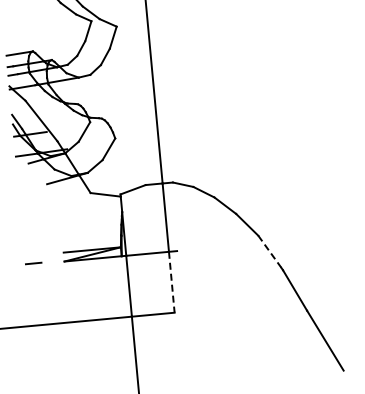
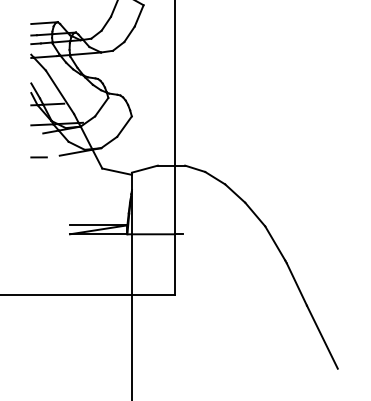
line: (270, 251) -> (275, 243), dashed -> solid
line: (33, 263) -> (38, 157), moved
line: (171, 281) -> (174, 264), dashed -> solid

